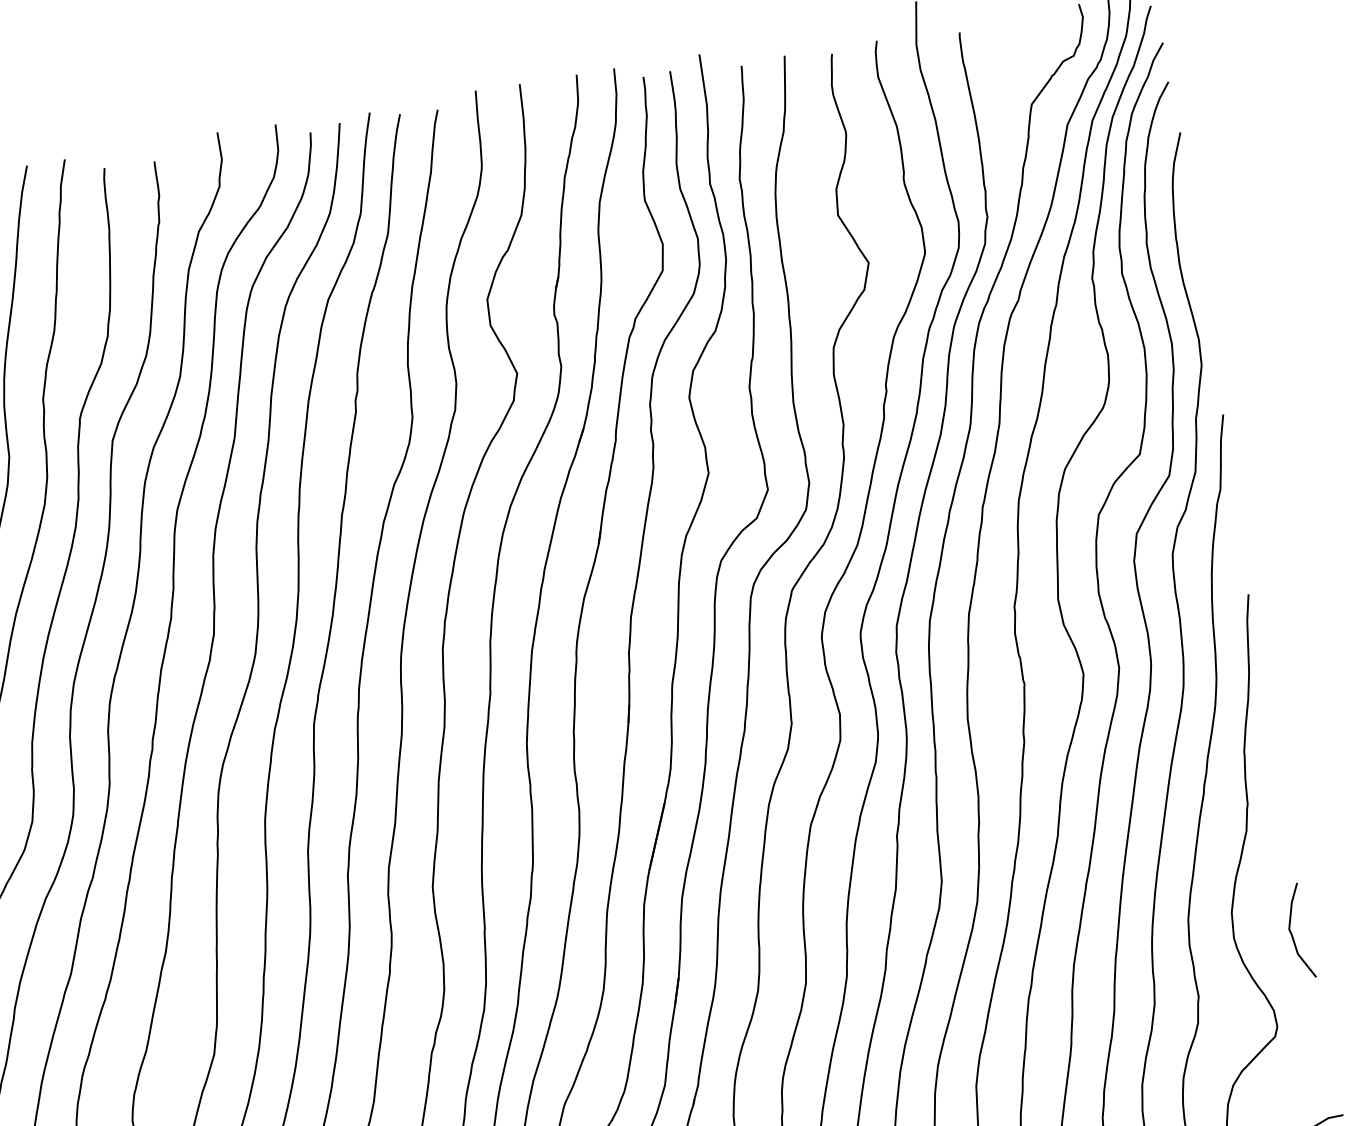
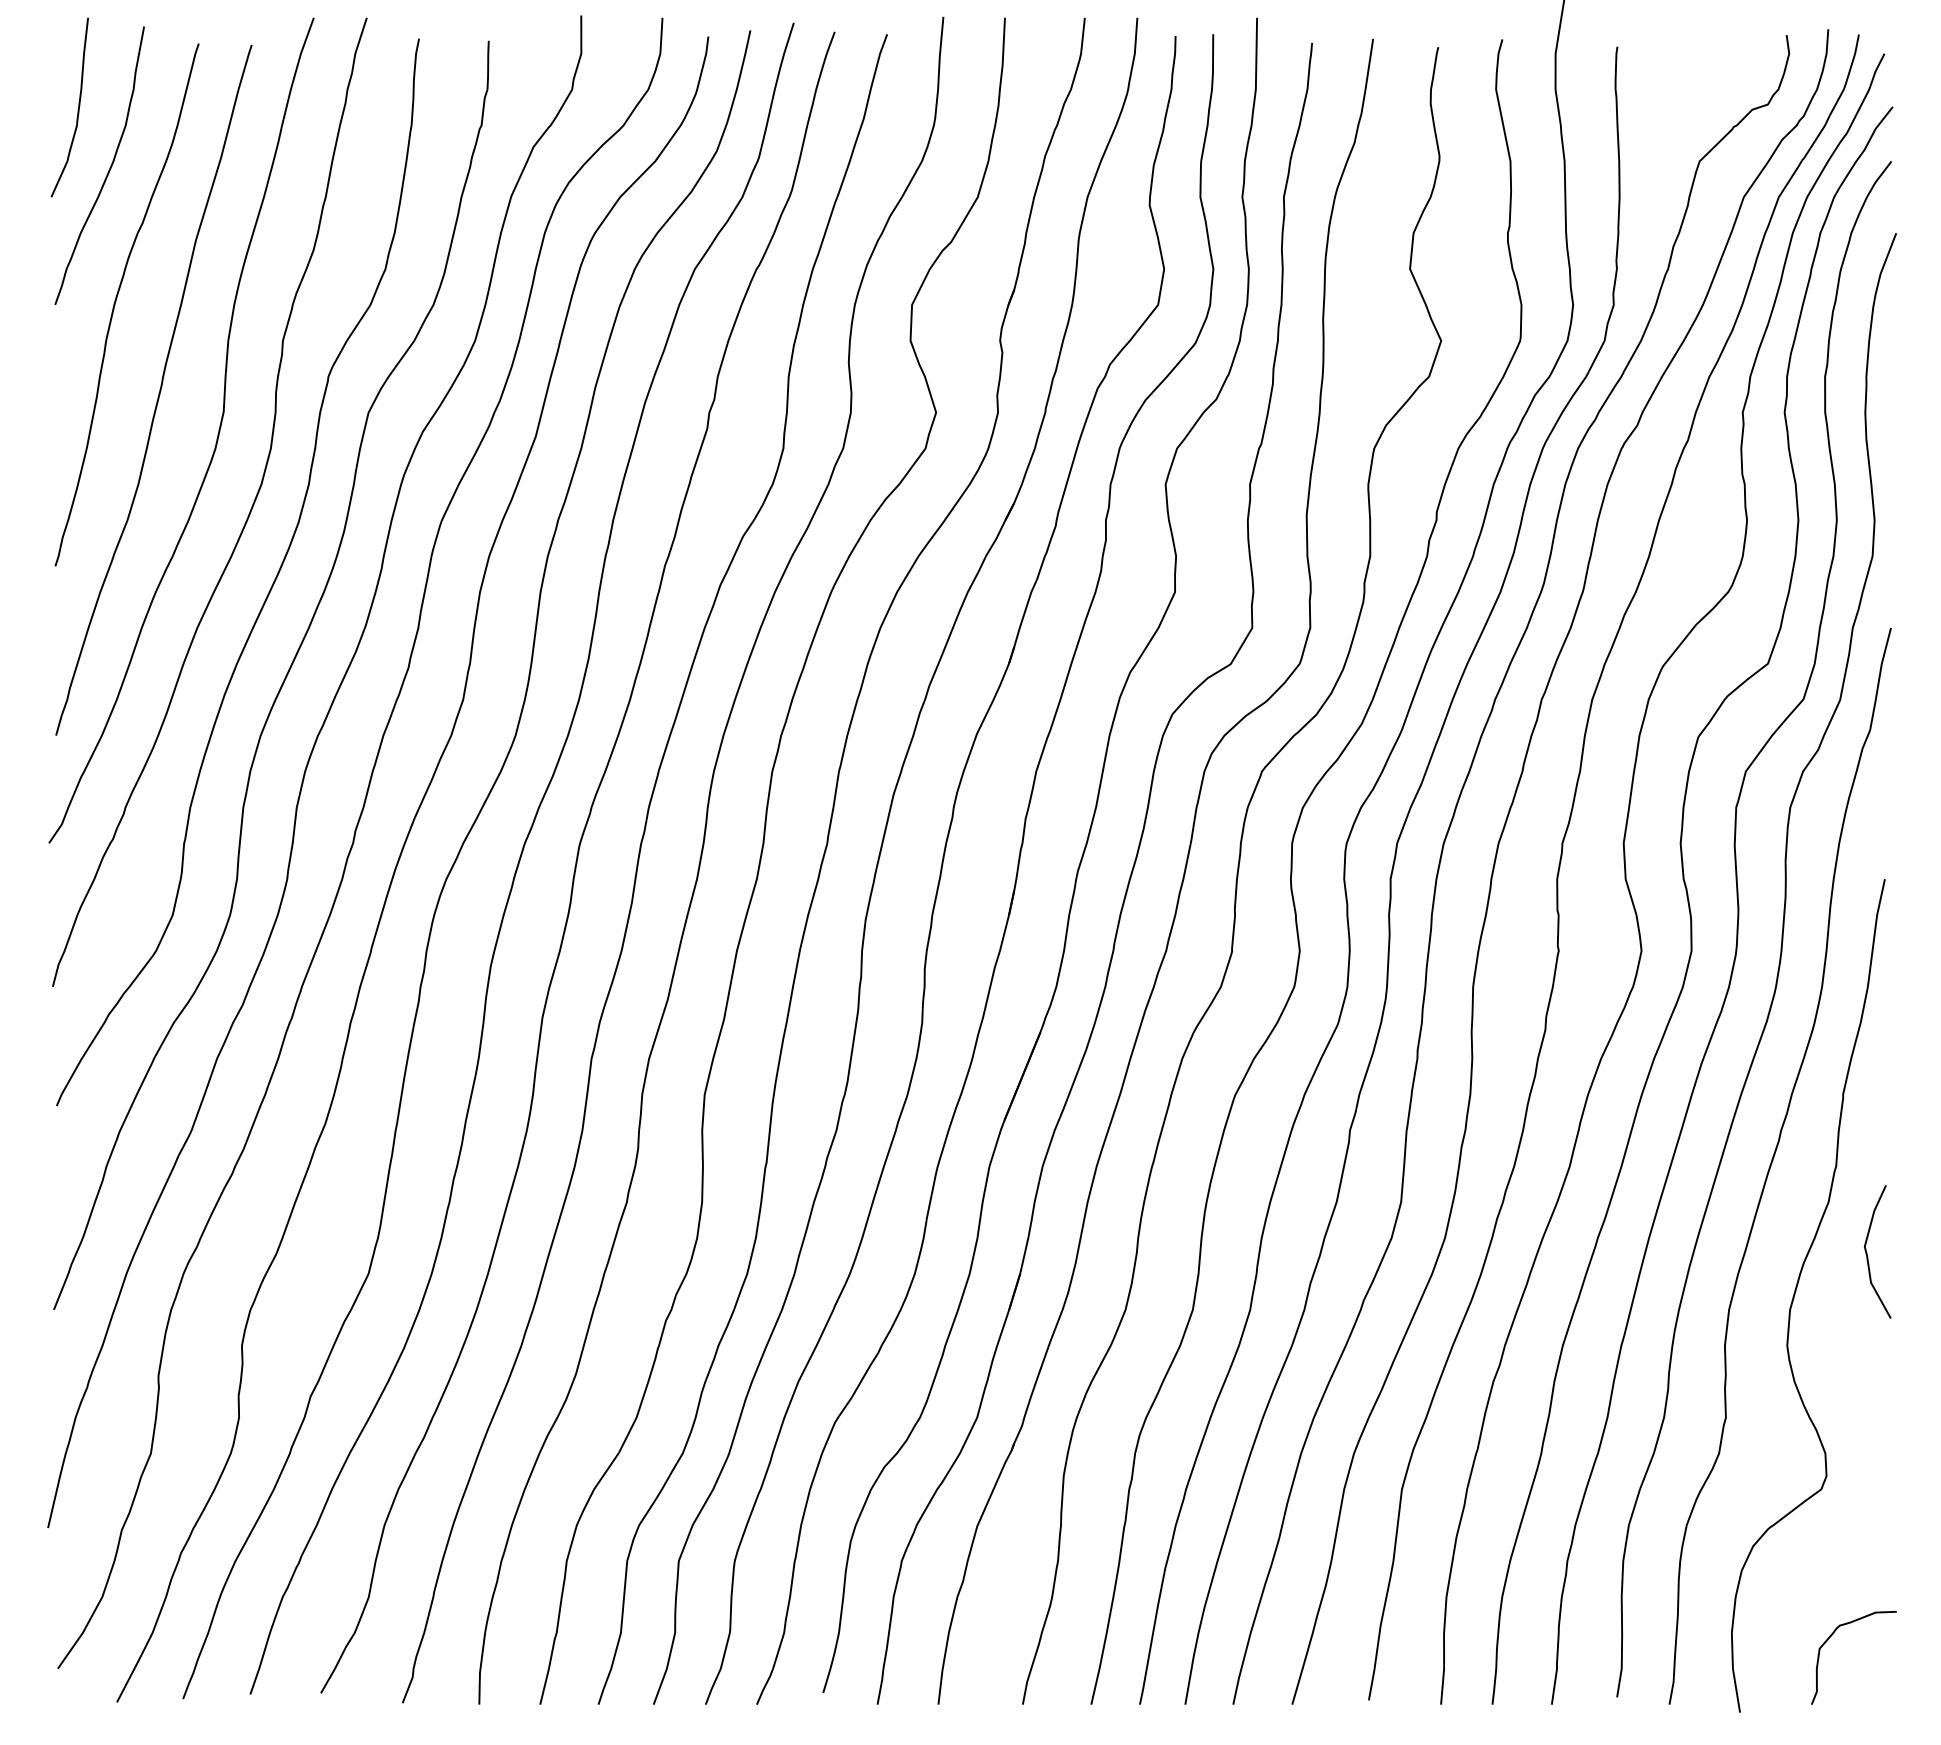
curve: (1291, 932) -> (1867, 1252), moved

